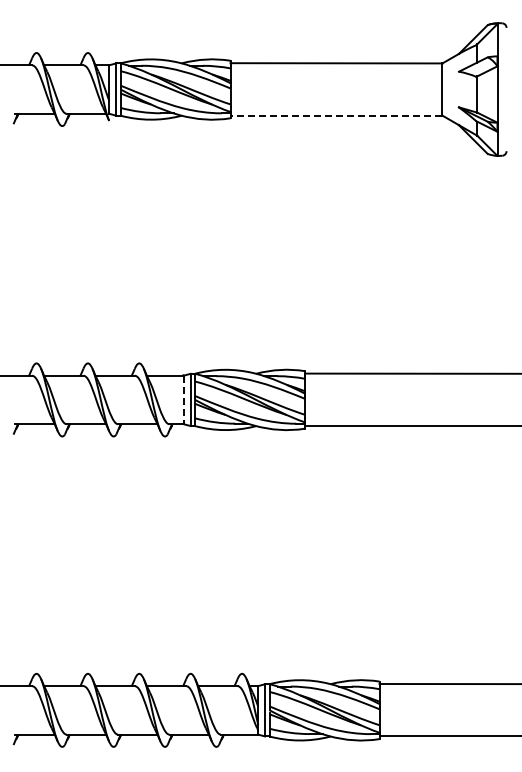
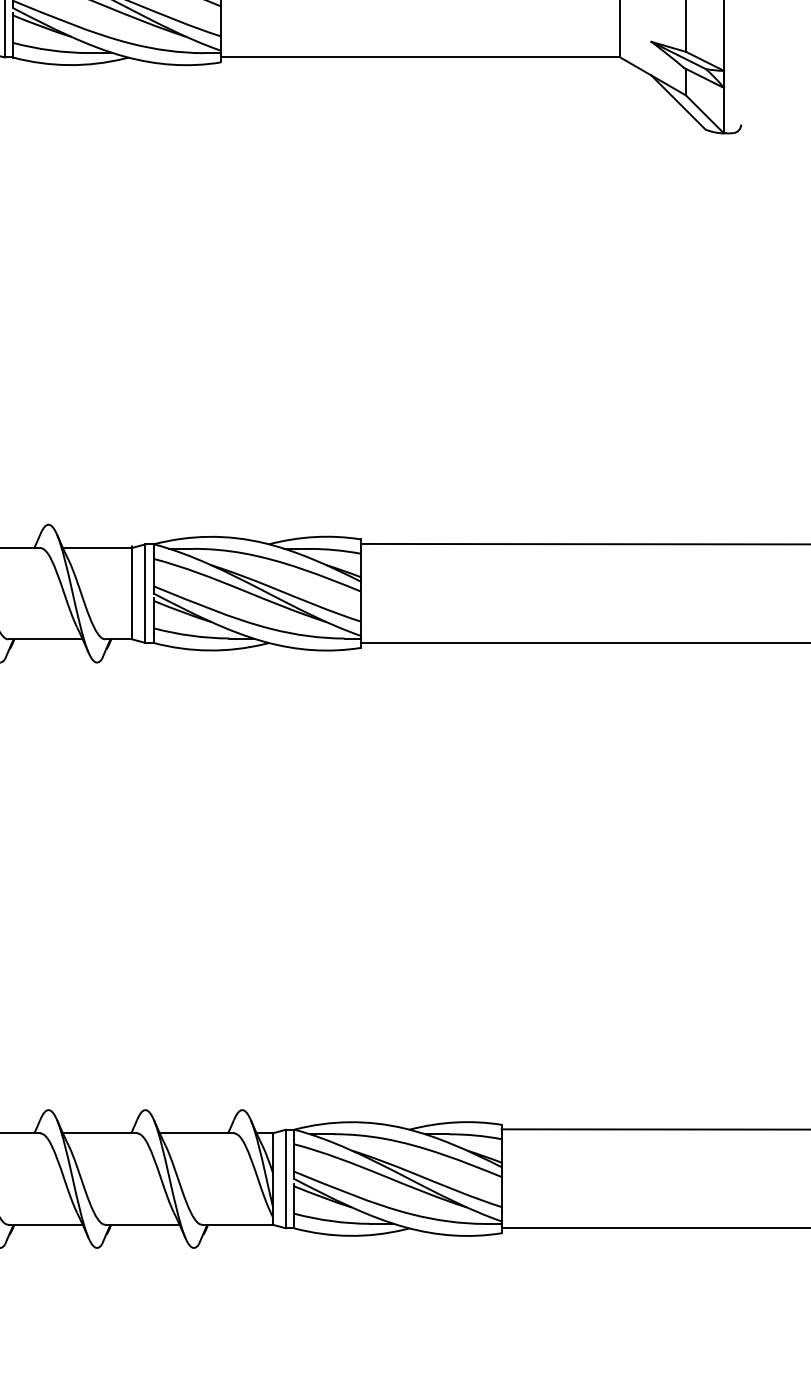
line: (336, 115) -> (420, 57), dashed -> solid
line: (183, 400) -> (131, 594), dashed -> solid

